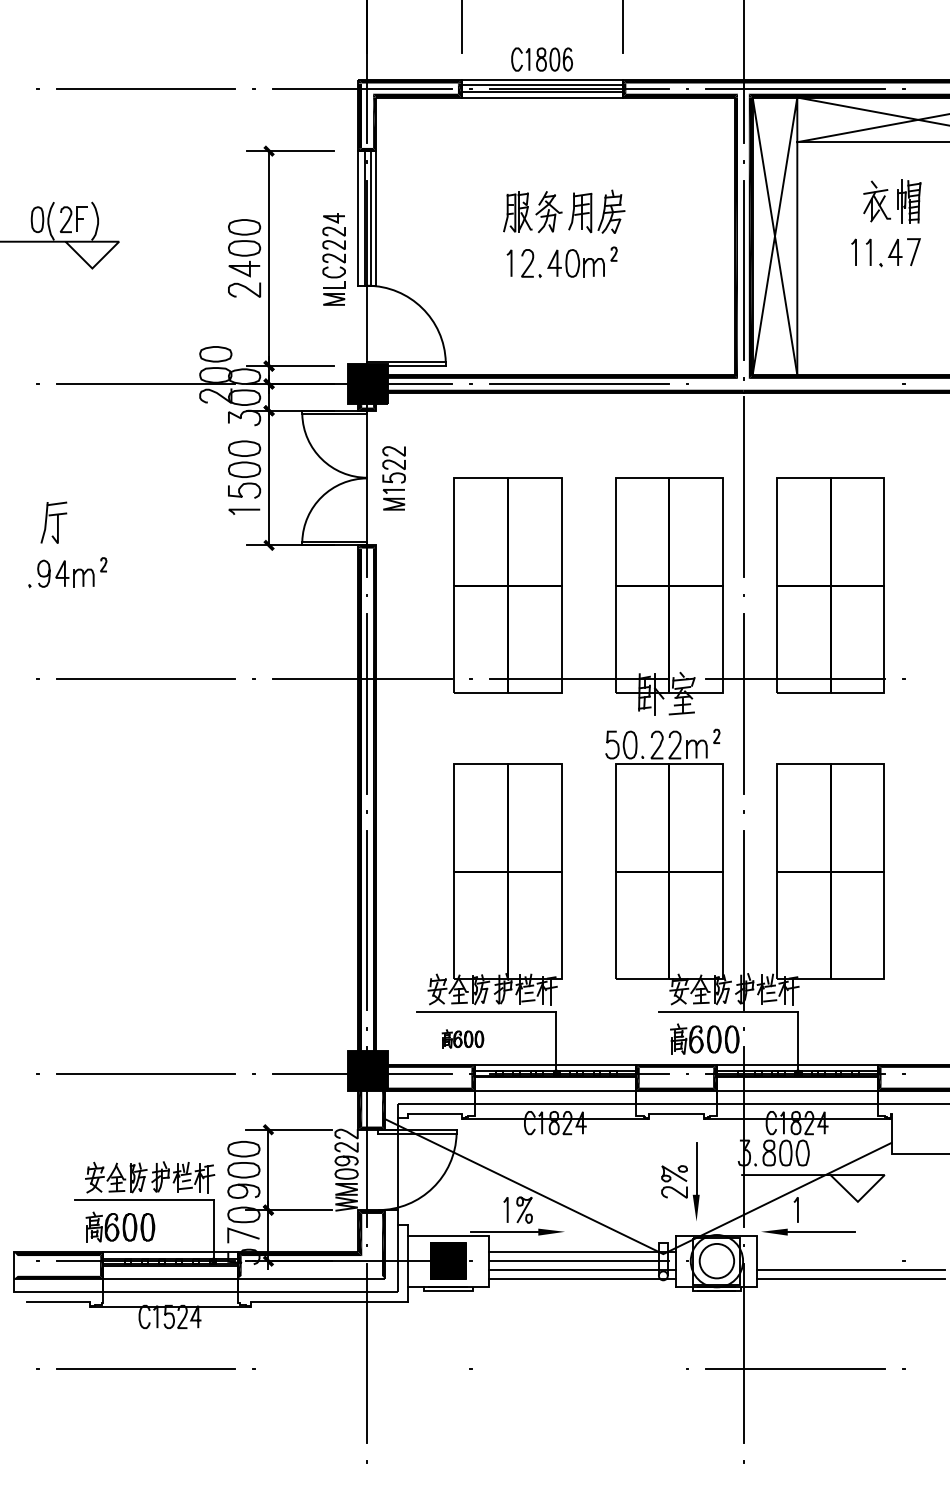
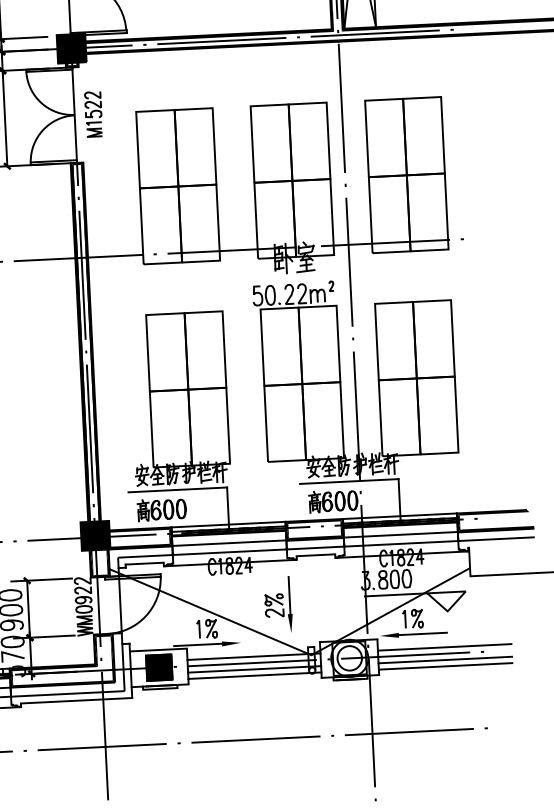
line: (795, 383) -> (375, 33), added
part: (462, 1038) -> (161, 509), size x1.67
part: (680, 1181) -> (278, 605), moved
part: (814, 1209) -> (417, 618), added
line: (851, 1252) -> (444, 647), added
line: (795, 1261) -> (405, 655), added
fill: (311, 1277) -> (62, 684), added
line: (362, 1368) -> (102, 746), added
line: (579, 1368) -> (256, 739), added

